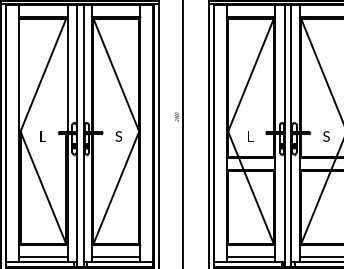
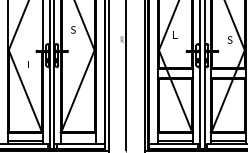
text: (42, 136) -> (29, 64), moved
text: (118, 136) -> (73, 29), moved
text: (250, 136) -> (175, 35), moved
text: (326, 136) -> (230, 40), moved
line: (116, 256) -> (78, 140), removed

